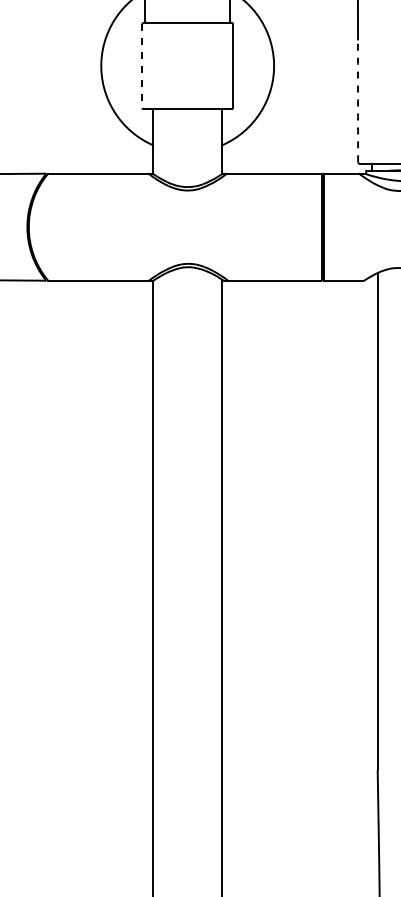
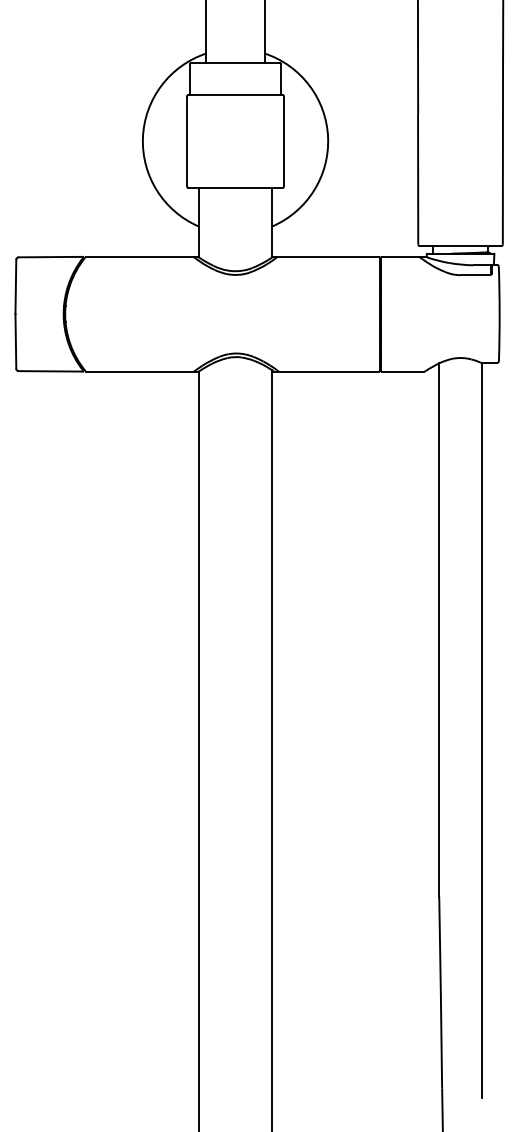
line: (142, 66) -> (187, 141), dashed -> solid
arc: (358, 101) -> (418, 179), dashed -> solid

